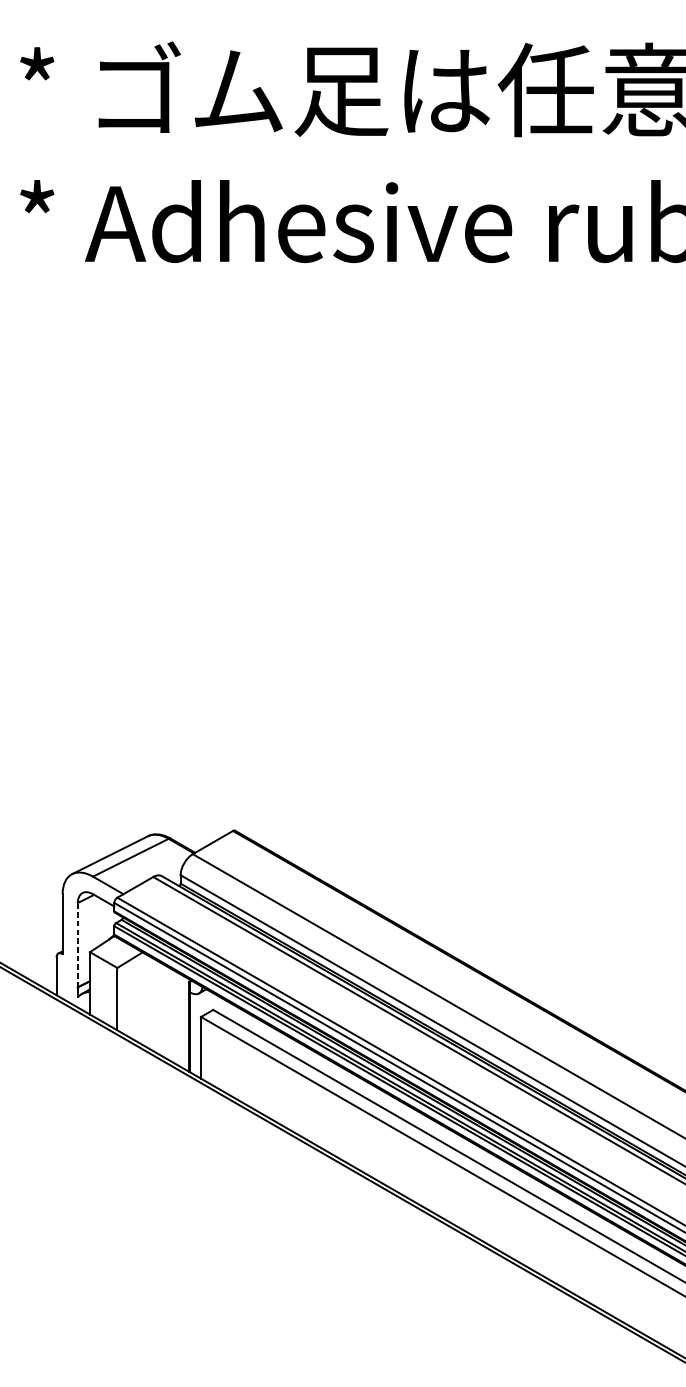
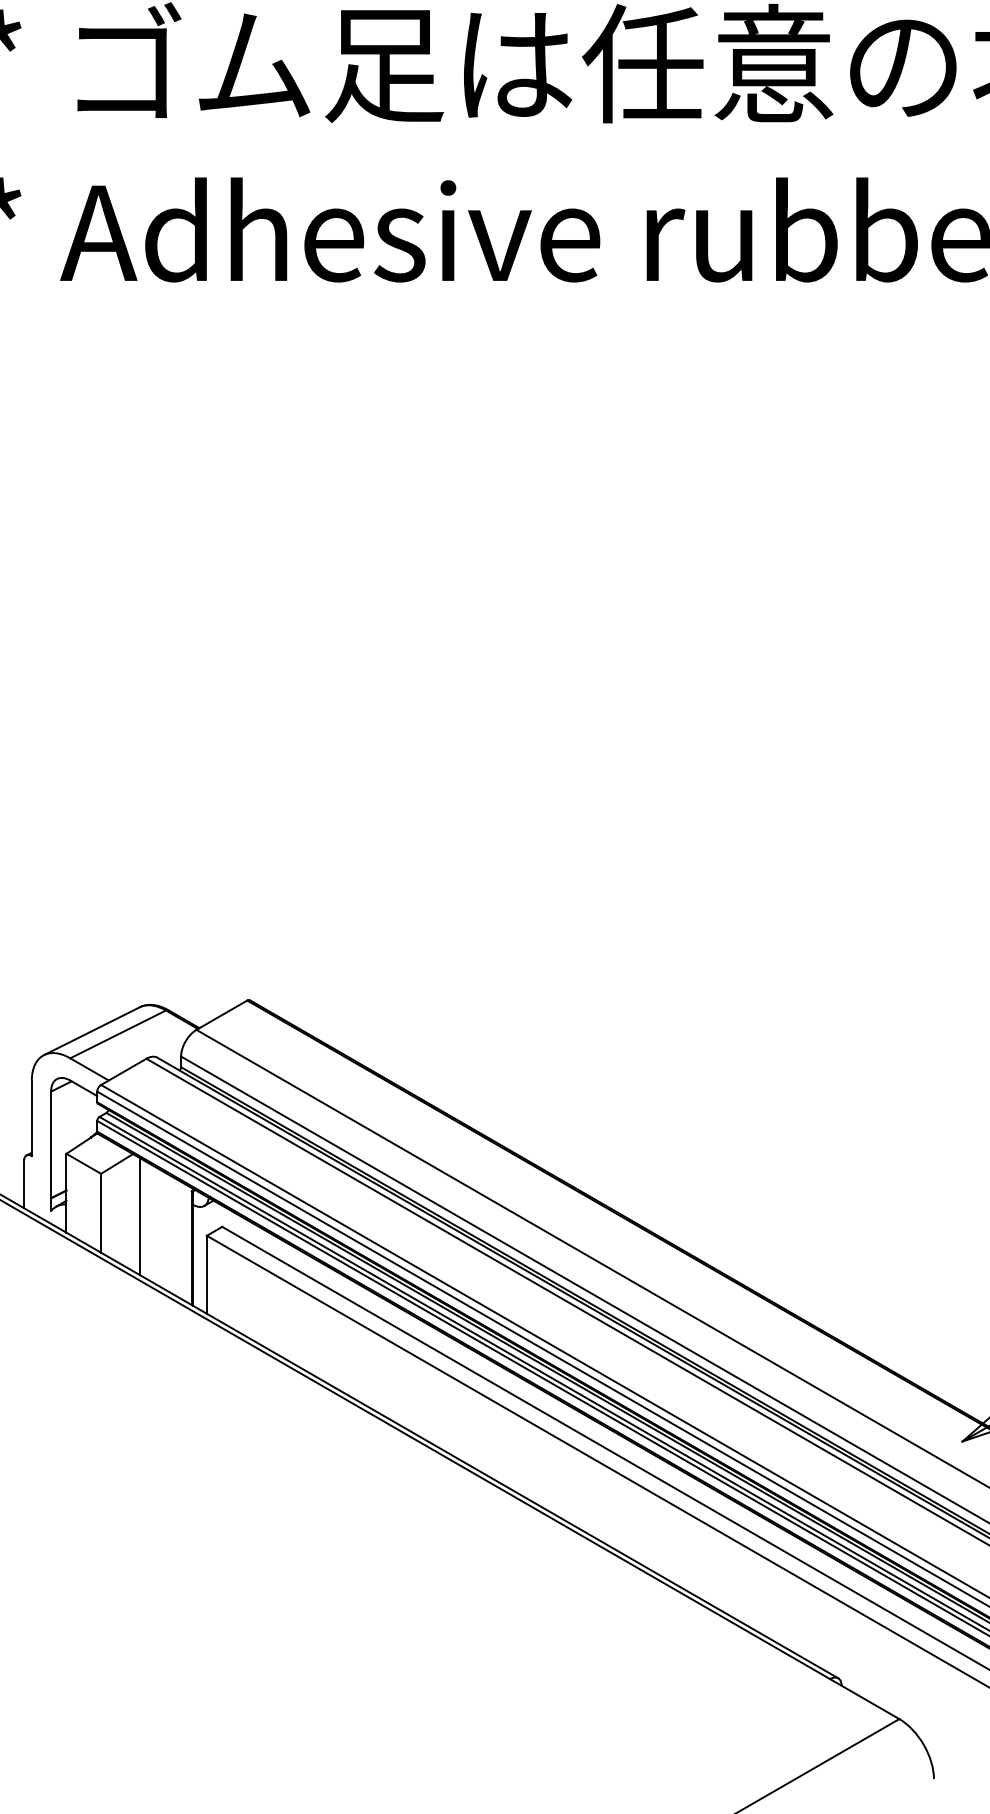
line: (78, 944) -> (51, 1144), dashed -> solid
line: (147, 1000) -> (139, 1215), added

